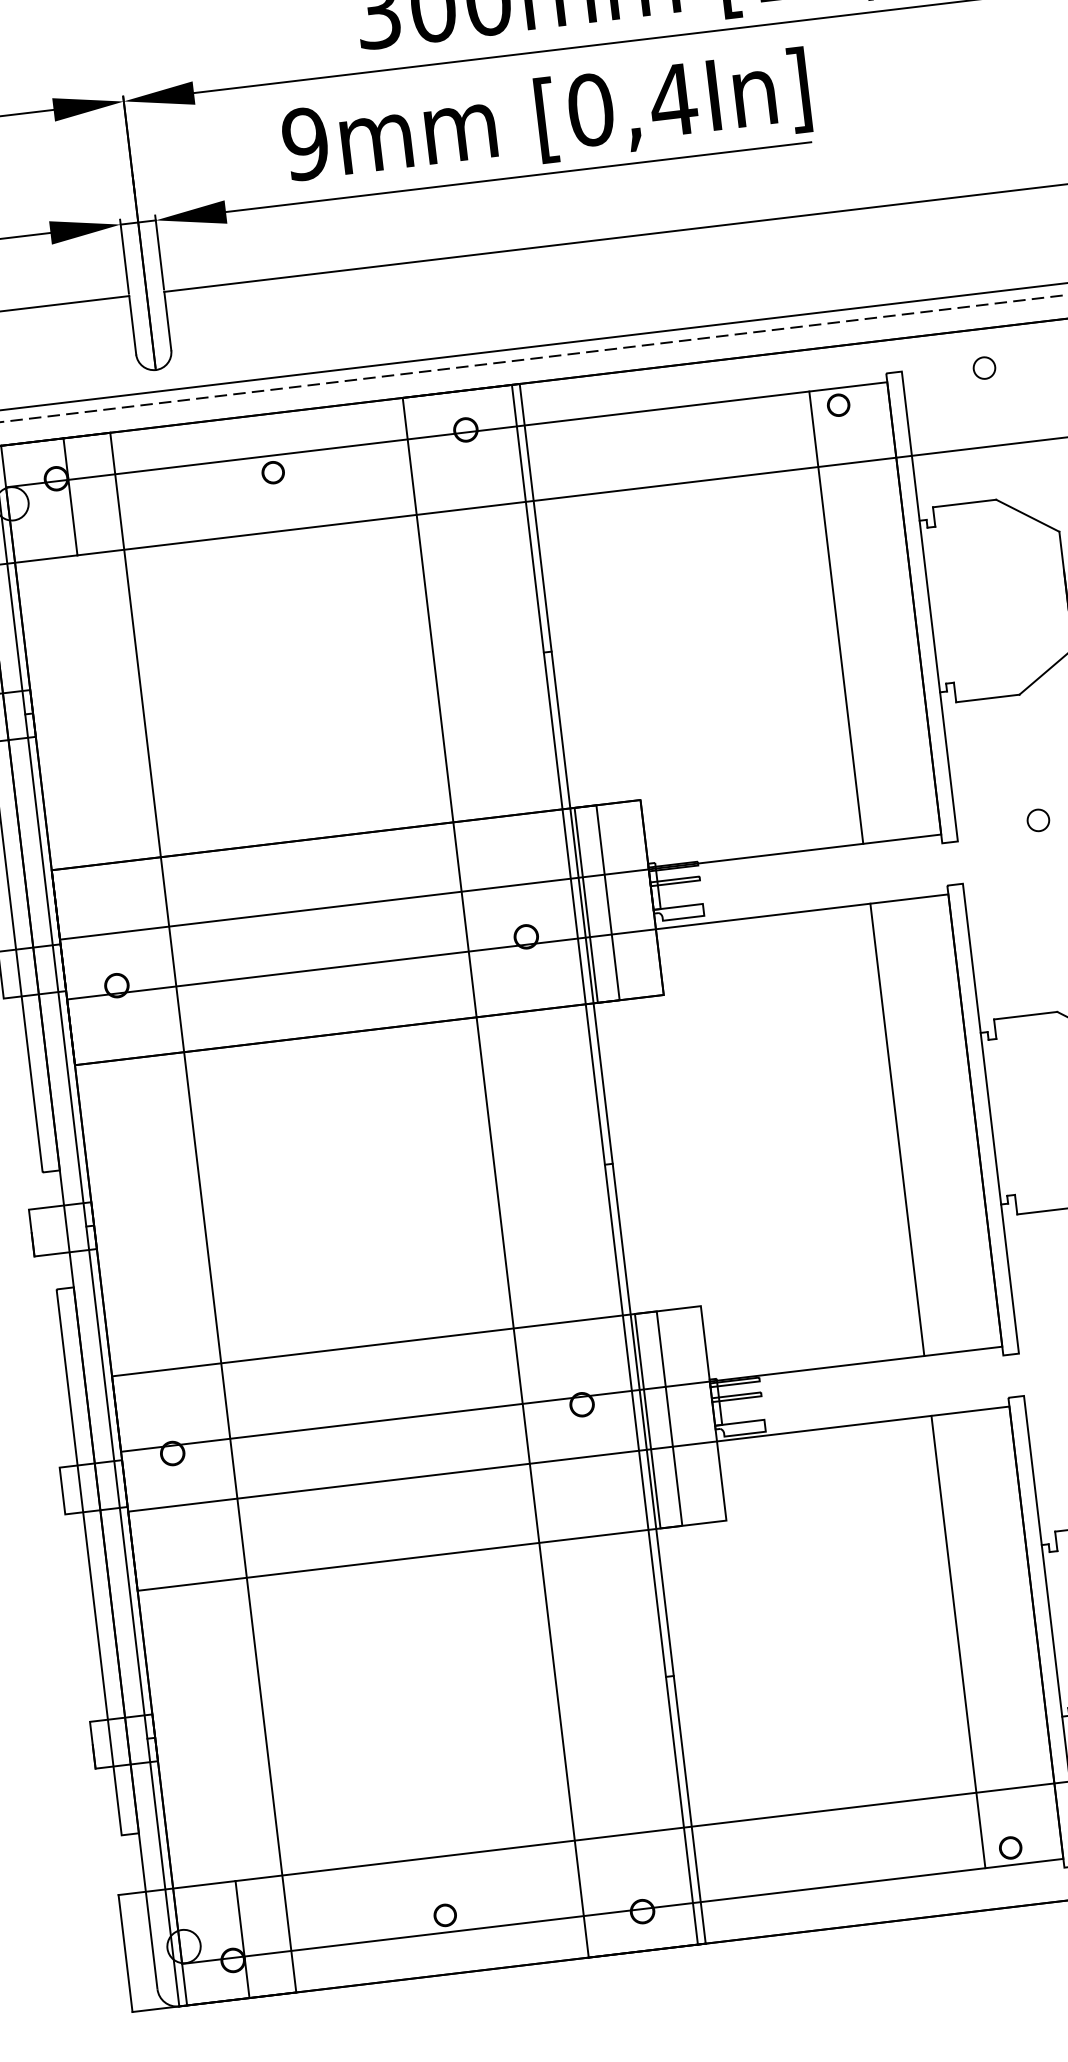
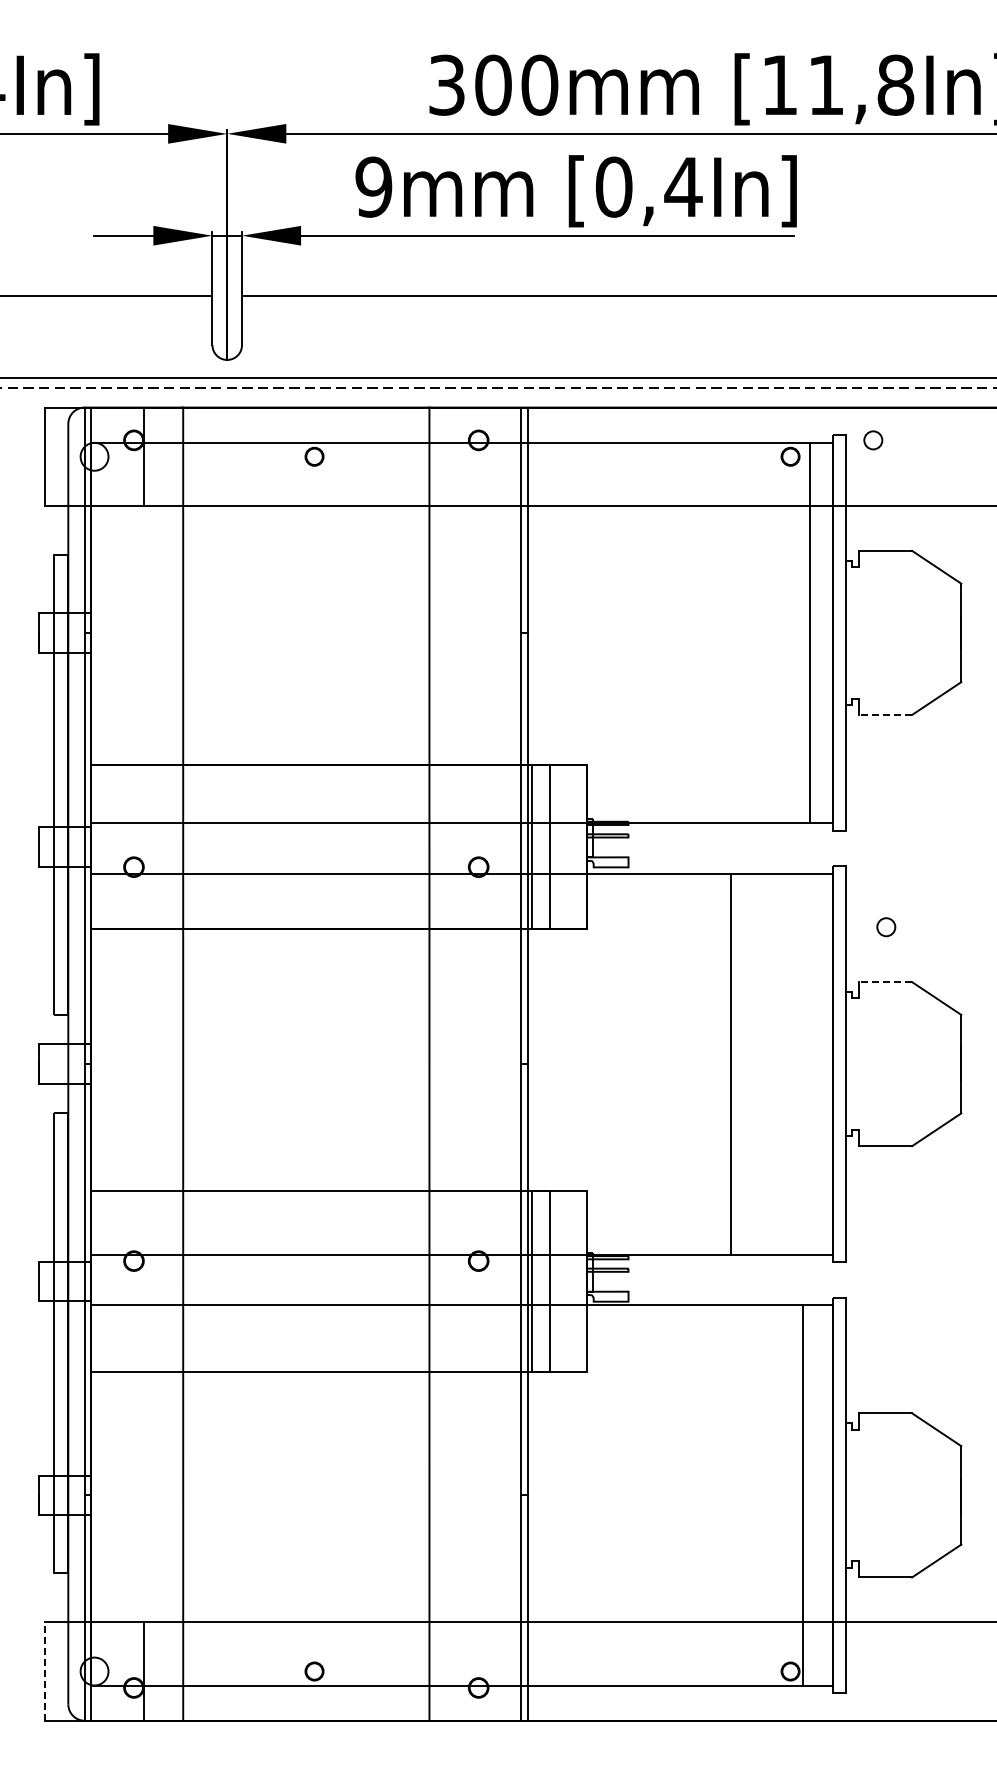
circle: (984, 368) -> (873, 440), moved
line: (836, 617) -> (809, 632), moved
line: (988, 699) -> (885, 715), solid -> dashed
circle: (1038, 820) -> (886, 927), moved
line: (1025, 1016) -> (885, 982), solid -> dashed
line: (897, 1129) -> (730, 1063), moved
line: (958, 1640) -> (802, 1494), moved
line: (125, 1953) -> (45, 1671), solid -> dashed

